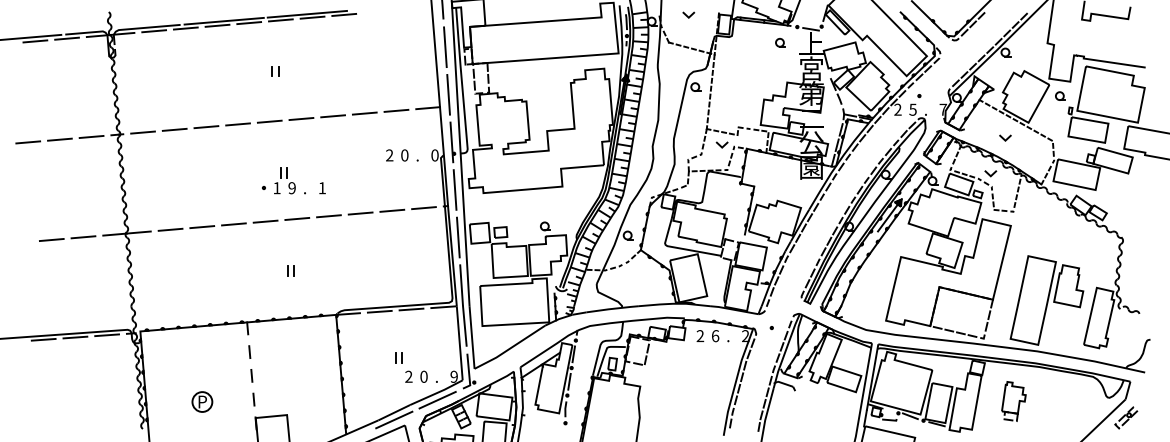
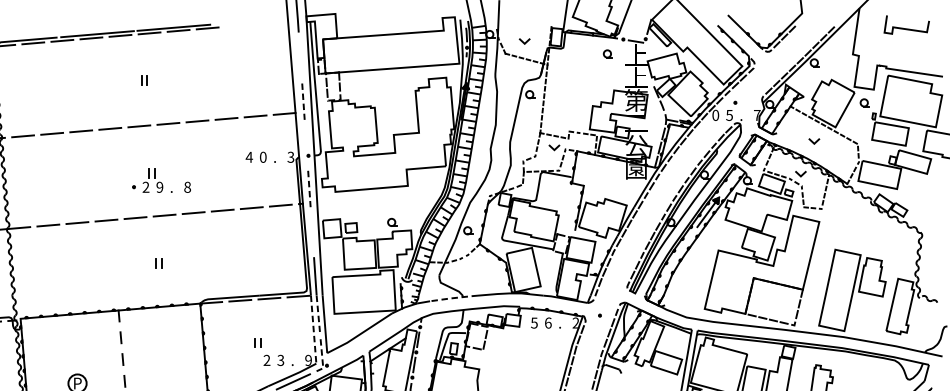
line: (687, 15) -> (523, 41), moved
line: (445, 47) -> (300, 58), removed
text: (811, 68) -> (636, 77), 宮 -> 上
line: (448, 94) -> (303, 101), solid -> dashed
text: (897, 109) -> (715, 115), 2 -> 0
line: (451, 142) -> (306, 145), removed
text: (389, 155) -> (249, 157), 2 -> 4
text: (434, 155) -> (290, 157), 0 -> 3
text: (276, 188) -> (145, 187), 1 -> 2
text: (322, 188) -> (187, 187), 1 -> 8
line: (455, 189) -> (309, 188), solid -> dashed
line: (457, 237) -> (311, 232), removed
line: (612, 308) -> (453, 297), solid -> dashed
line: (464, 326) -> (318, 314), solid -> dashed
text: (700, 336) -> (534, 323), 2 -> 5
line: (459, 343) -> (313, 329), solid -> dashed
line: (469, 374) -> (322, 358), solid -> dashed
text: (423, 376) -> (280, 360), 0 -> 3

